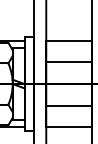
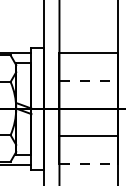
line: (68, 62) -> (88, 80), solid -> dashed
line: (68, 127) -> (88, 164), solid -> dashed

